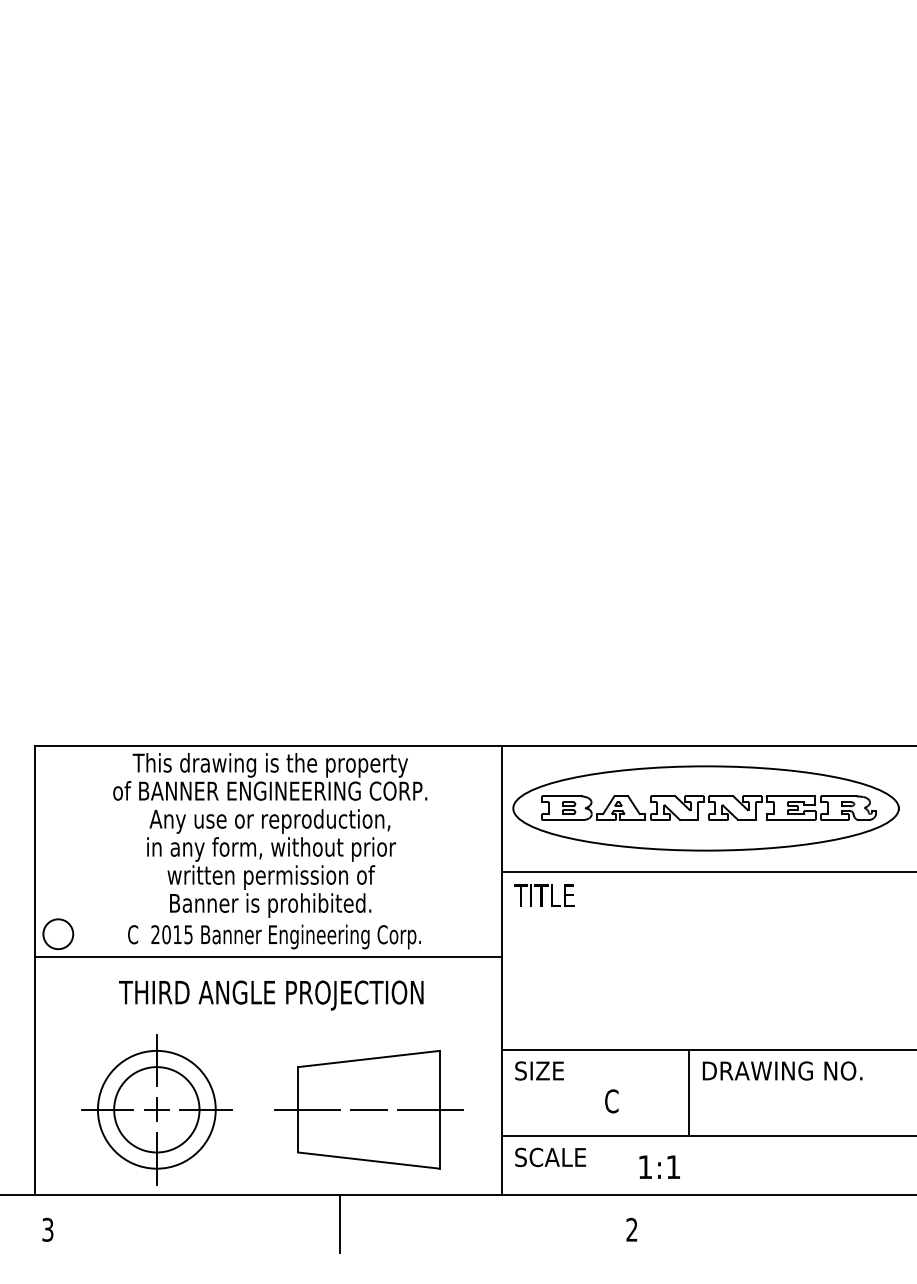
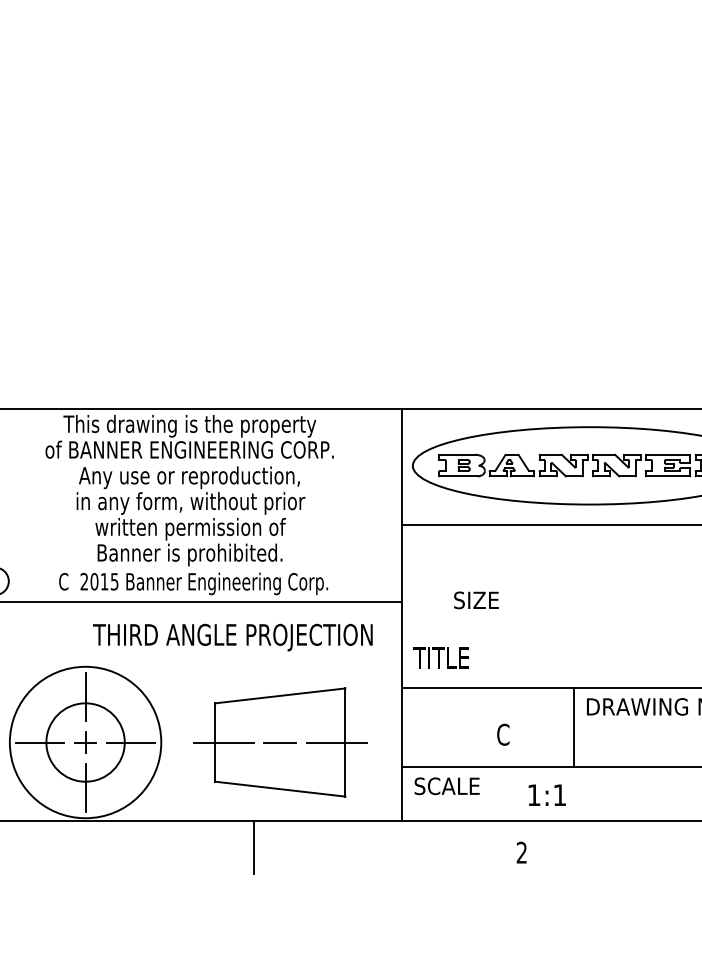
text: (544, 895) -> (441, 657), moved
text: (271, 995) -> (233, 637), moved
text: (539, 1070) -> (476, 599), moved
circle: (156, 1109) -> (85, 742), size x1.4

